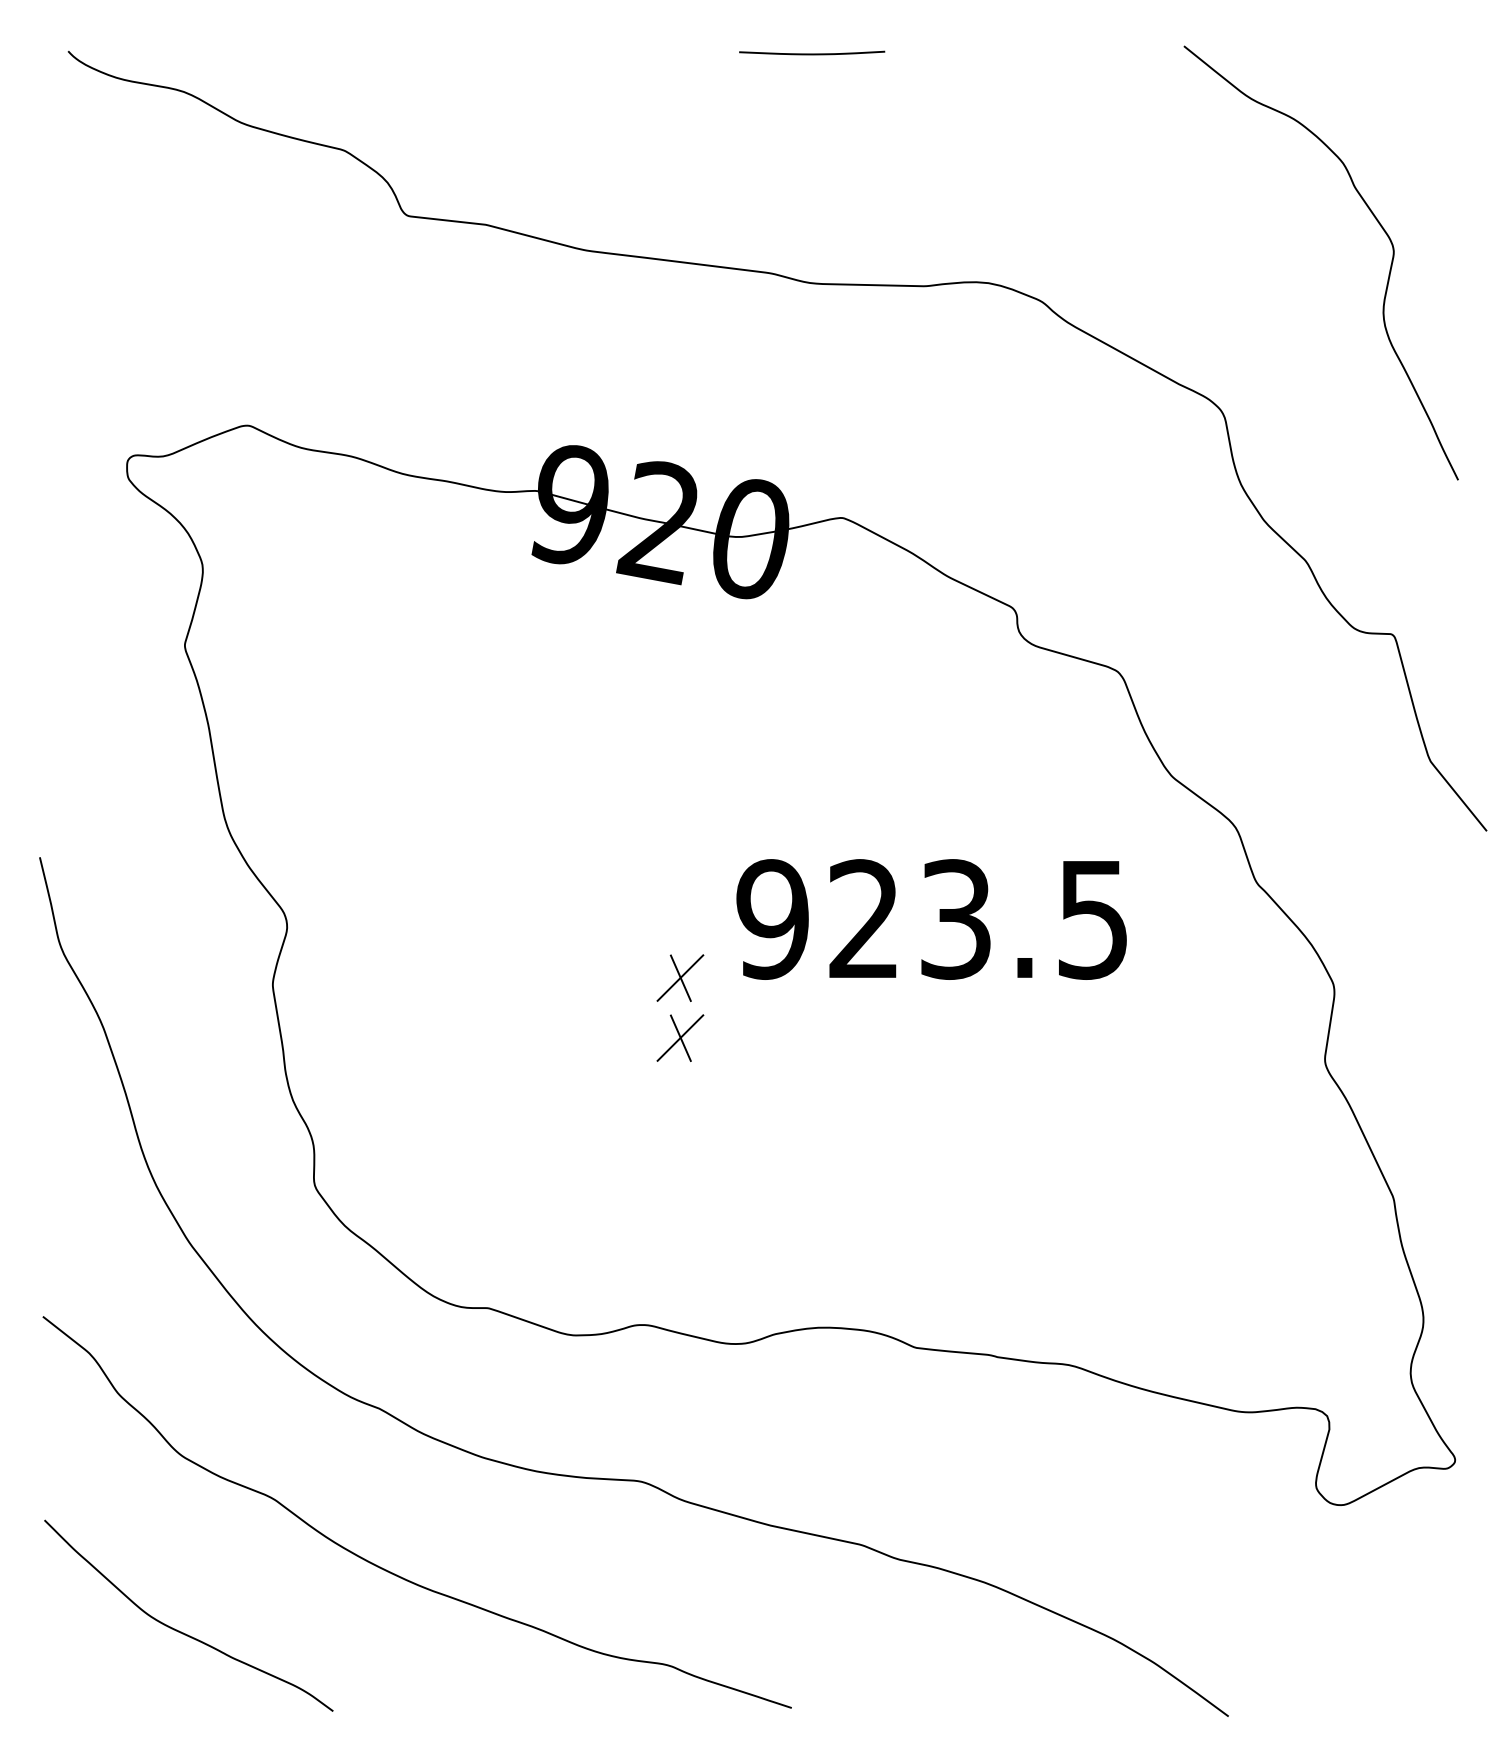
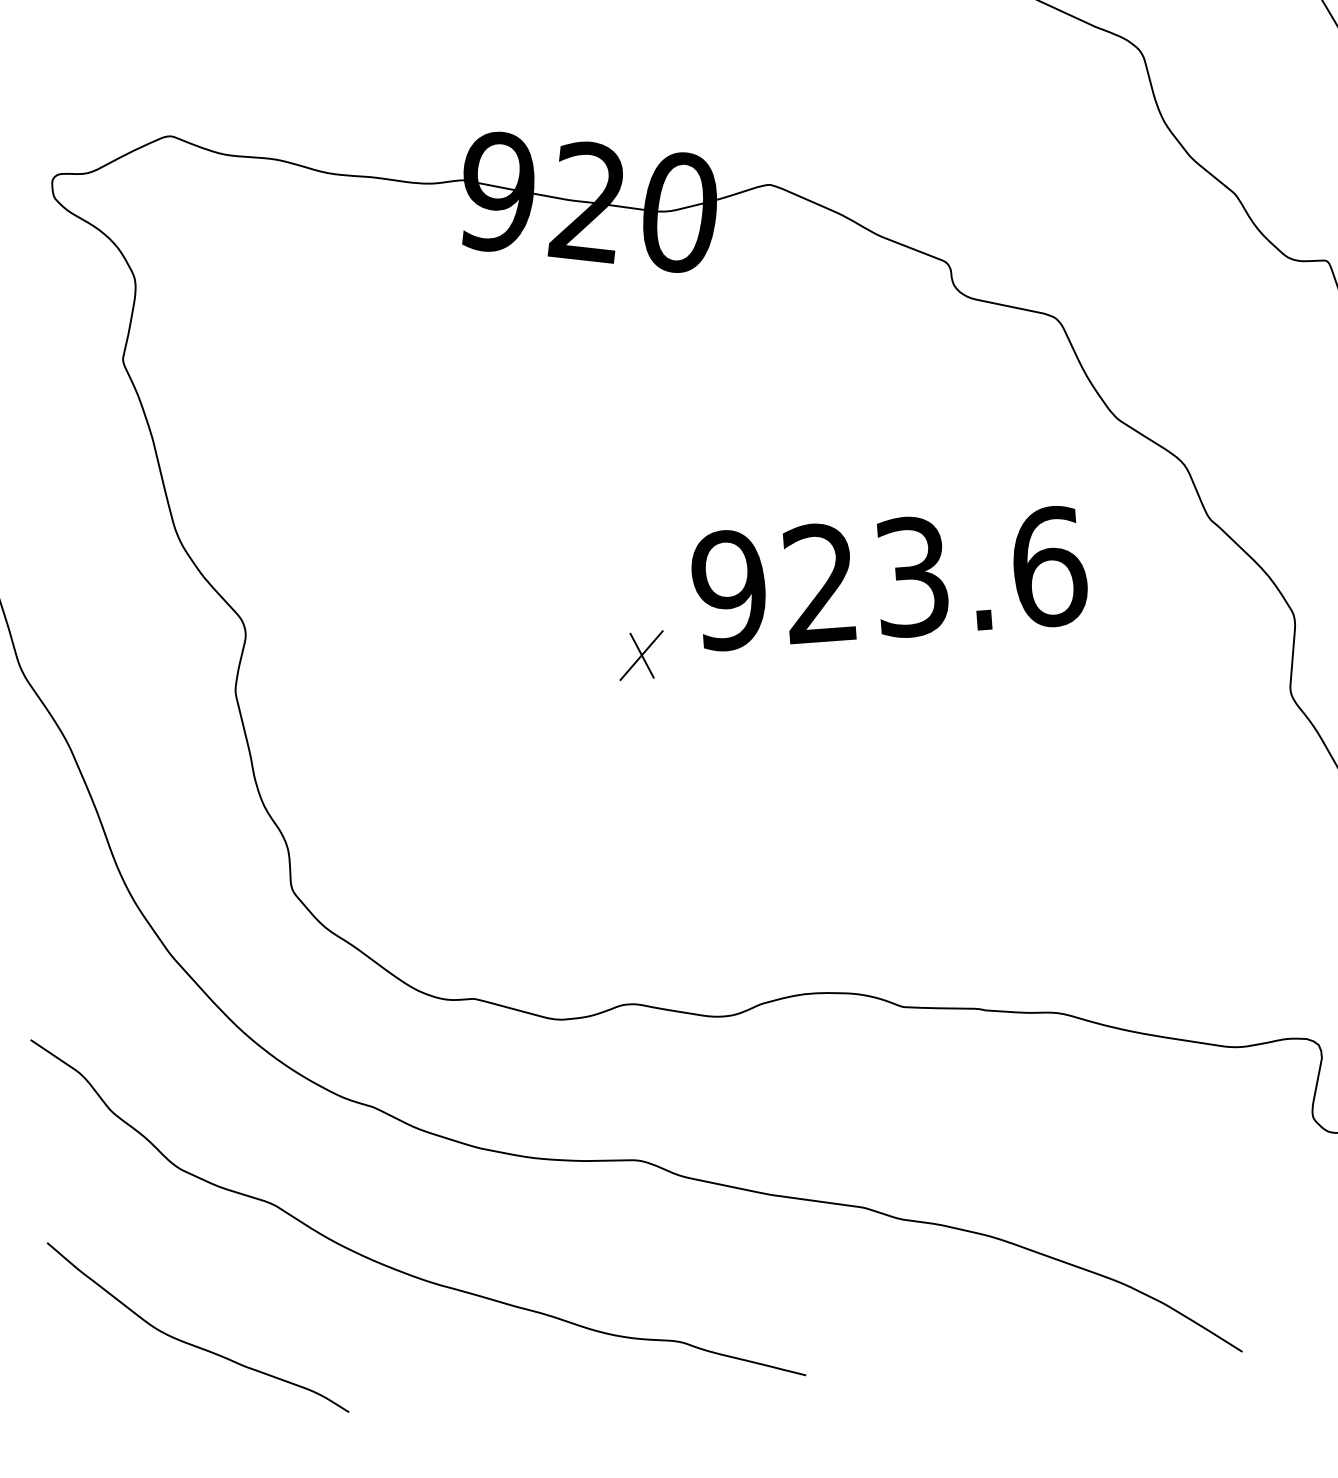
text: (1094, 919) -> (1050, 566), 923.5 -> 923.6
part: (680, 1037) -> (646, 714), removed

